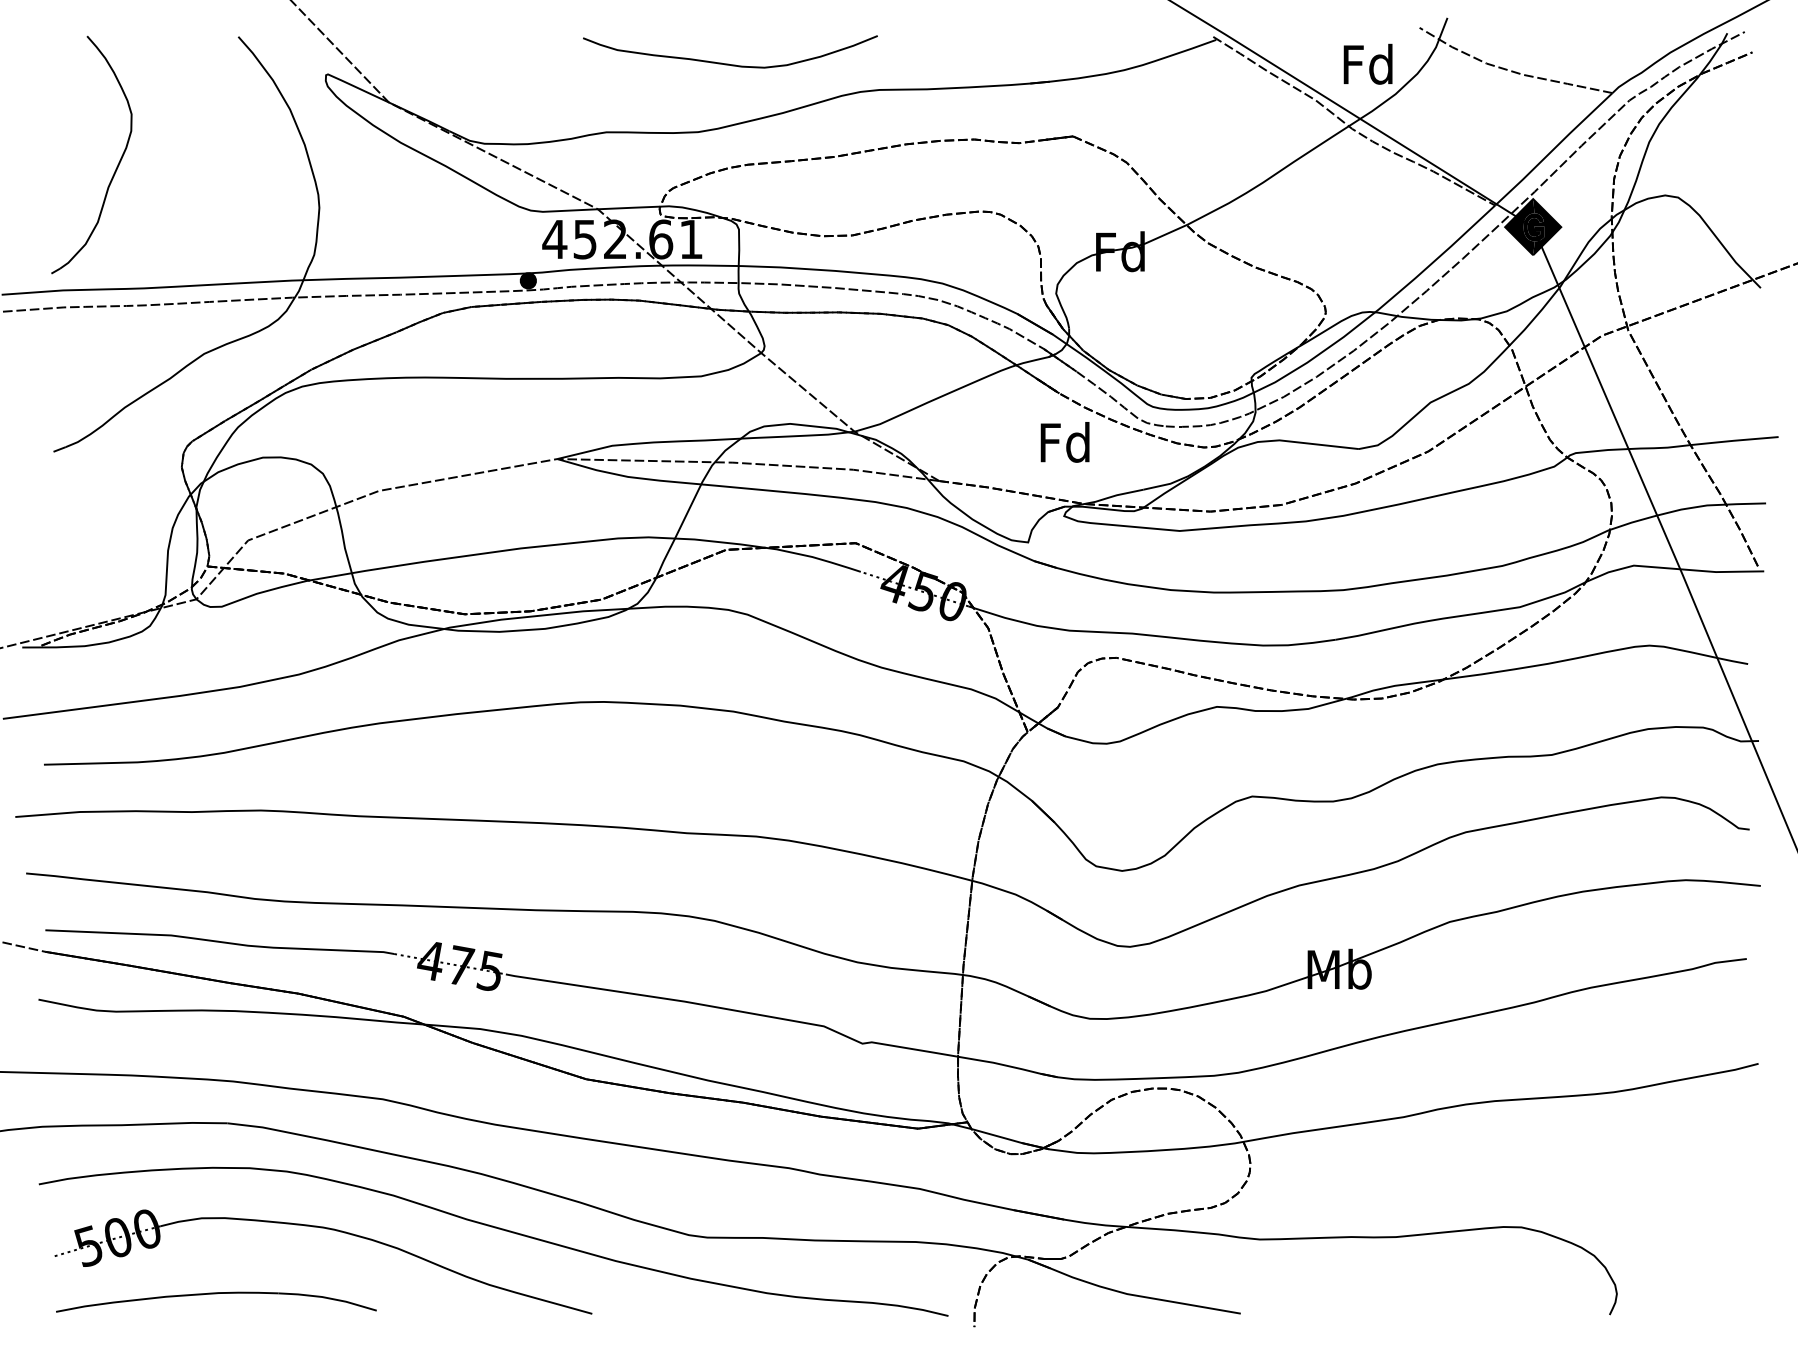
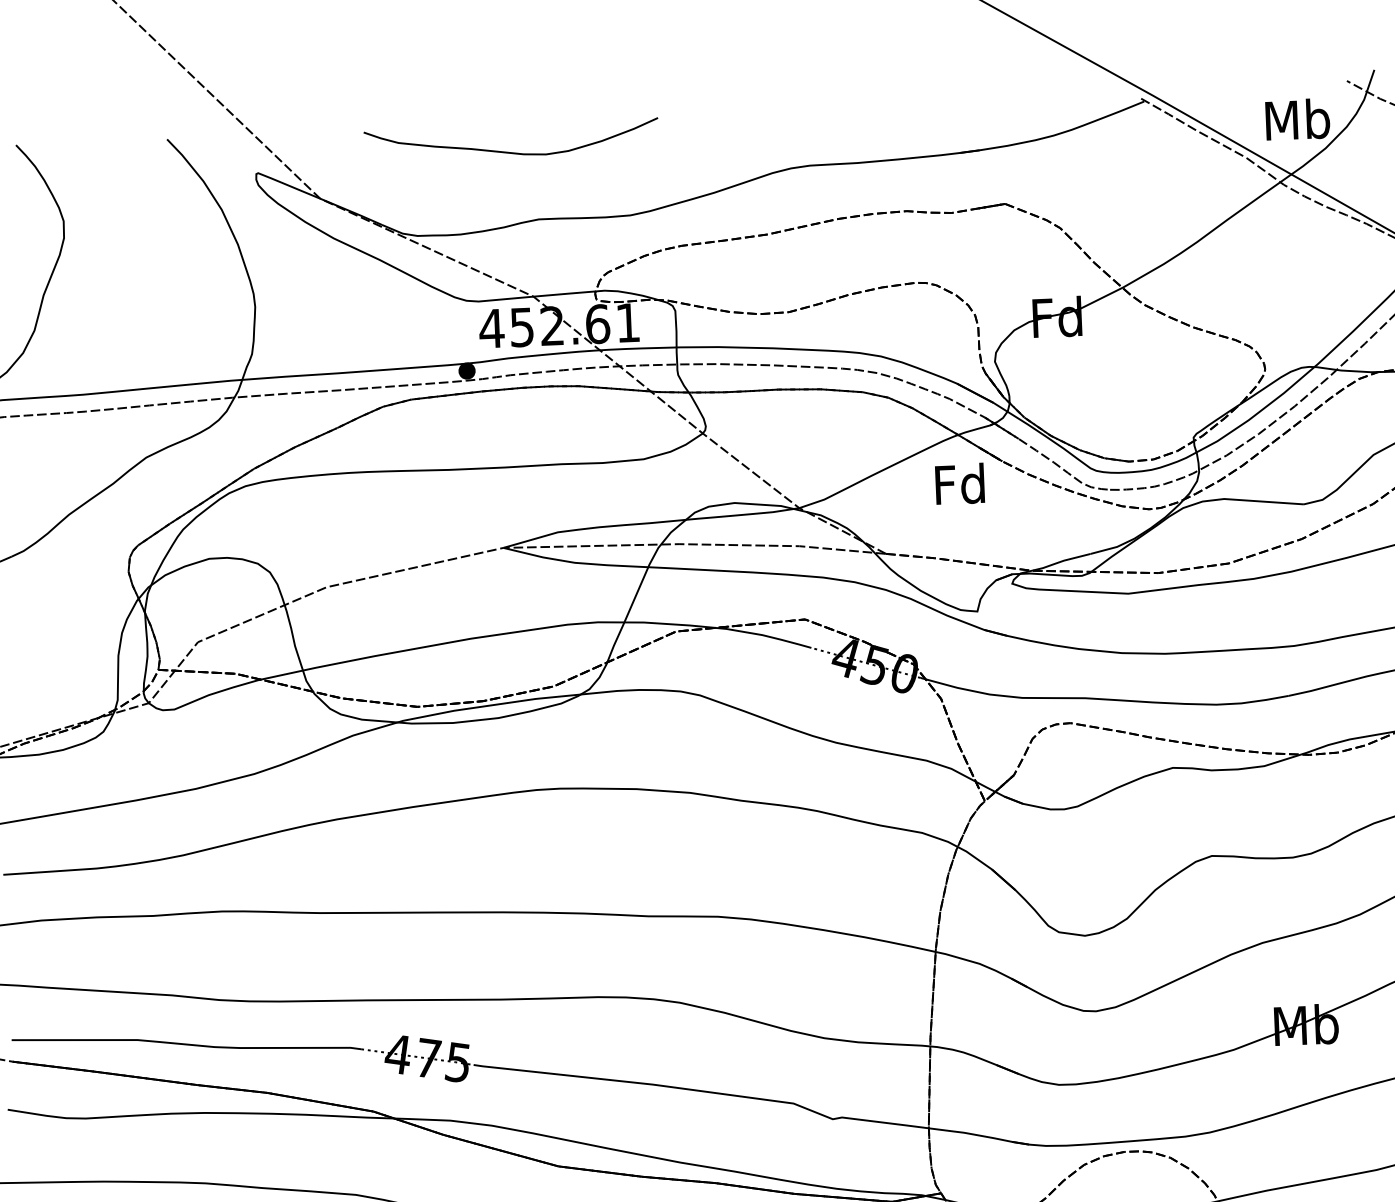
curve: (728, 63) -> (510, 151), moved
text: (1368, 63) -> (1297, 118), Fd -> Mb
text: (1064, 442) -> (959, 484), moved

